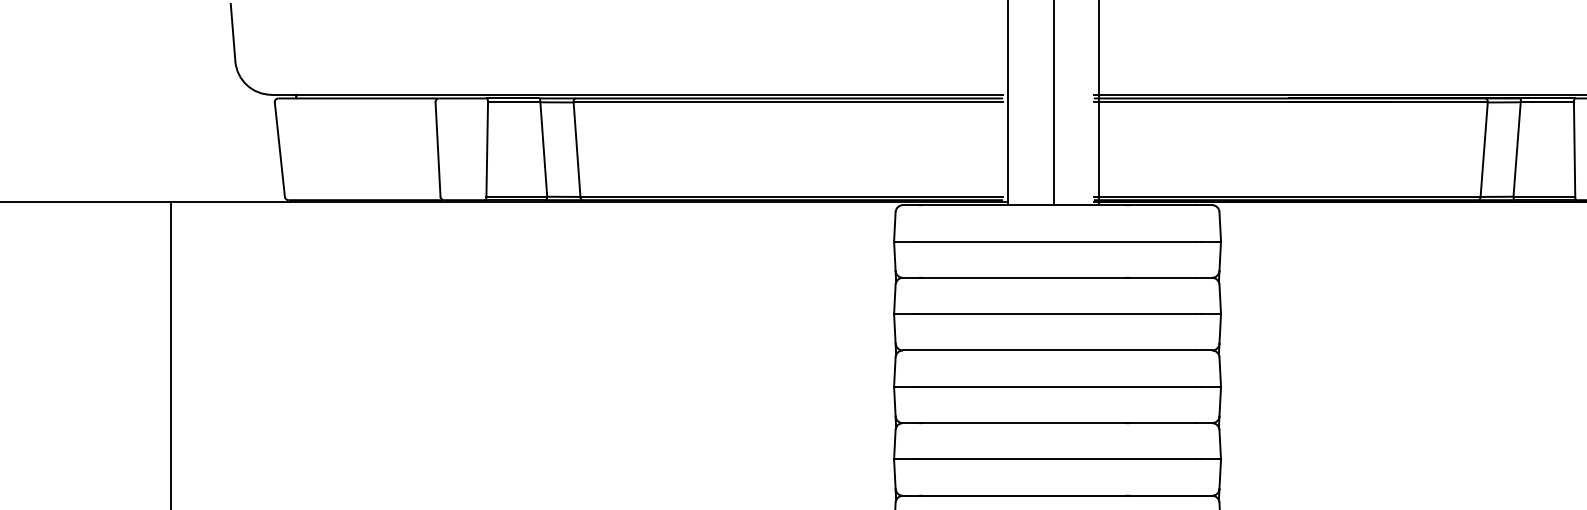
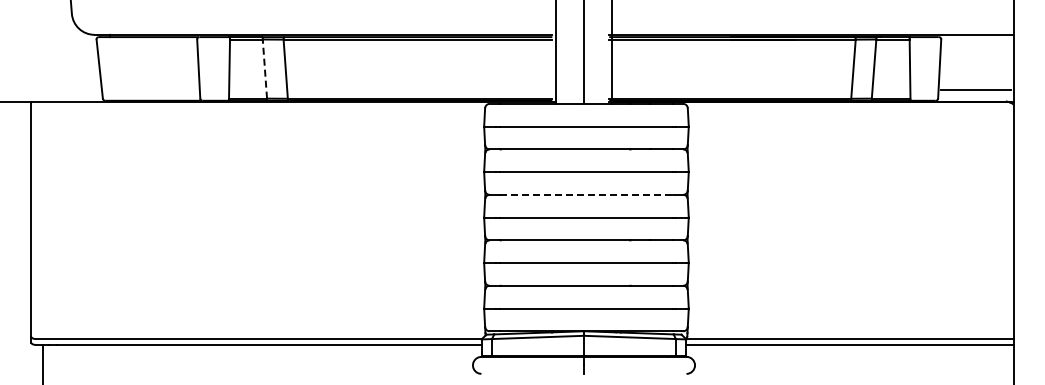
line: (543, 150) -> (264, 69), solid -> dashed
line: (1057, 349) -> (586, 194), solid -> dashed

